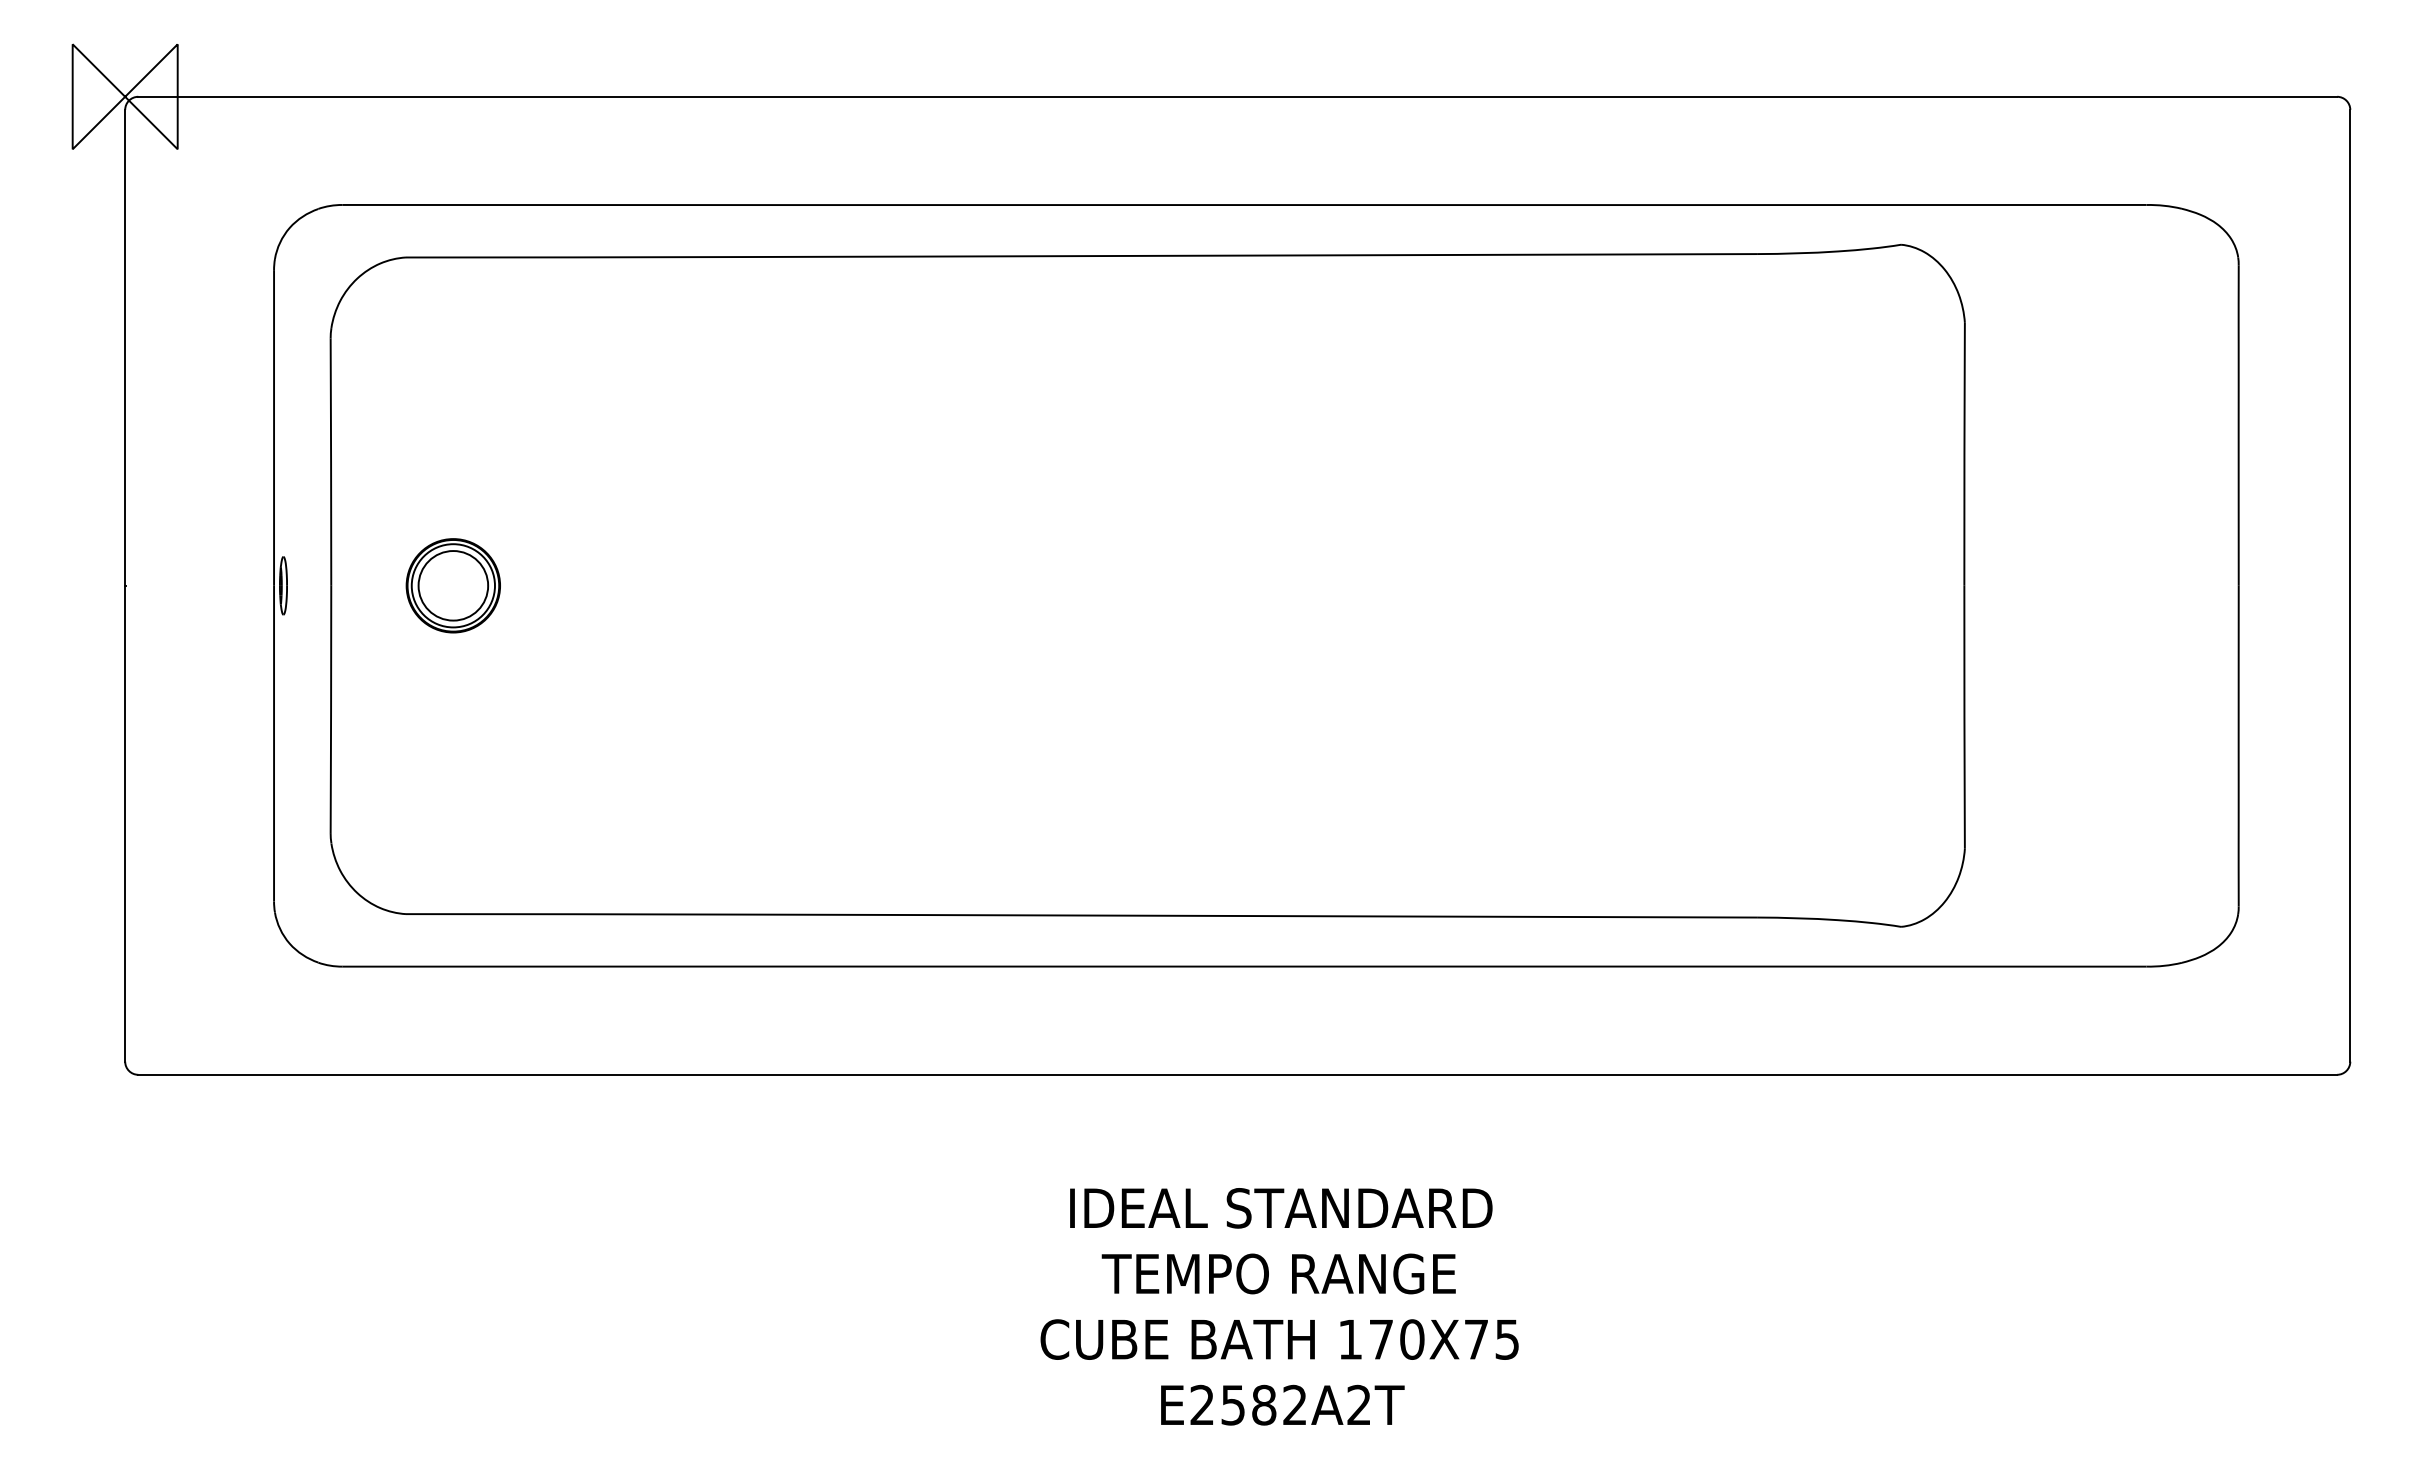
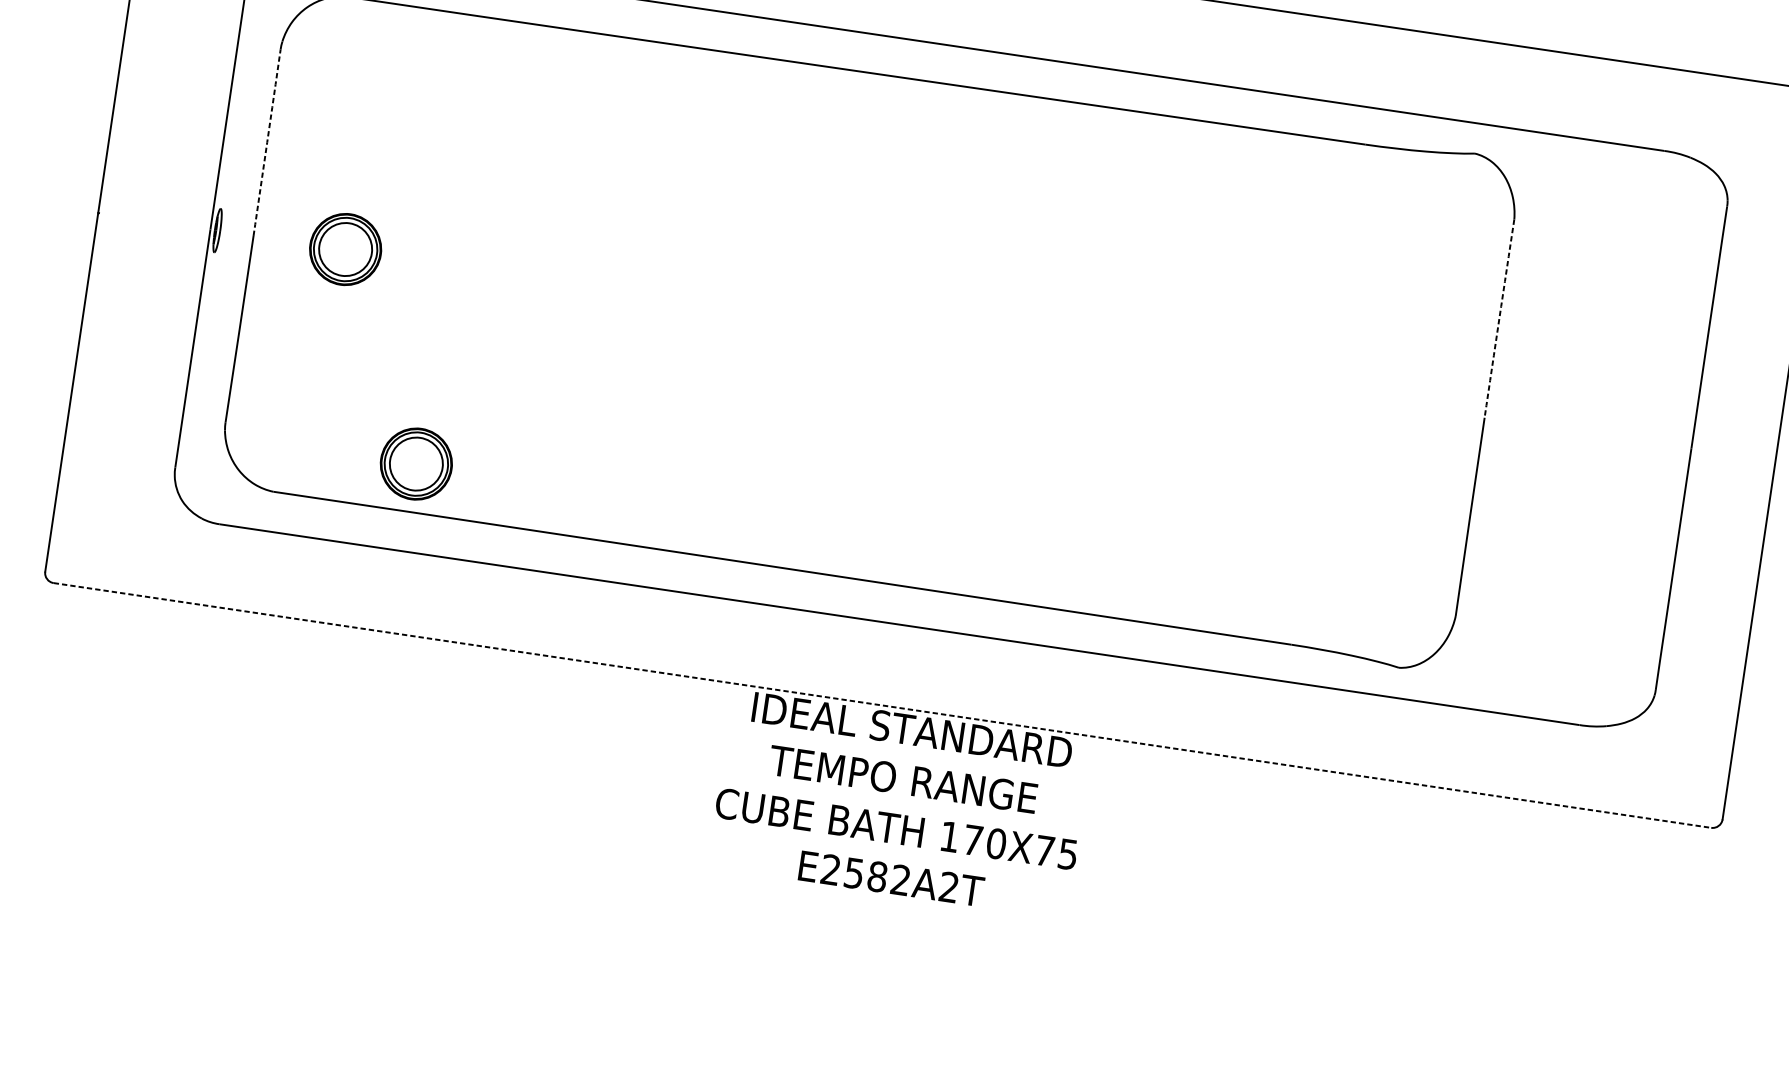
arc: (1964, 454) -> (1499, 318), solid -> dashed
arc: (331, 462) -> (267, 143), solid -> dashed
part: (585, 850) -> (415, 463), added
line: (1238, 1074) -> (883, 705), solid -> dashed
text: (1279, 1306) -> (900, 804), moved

